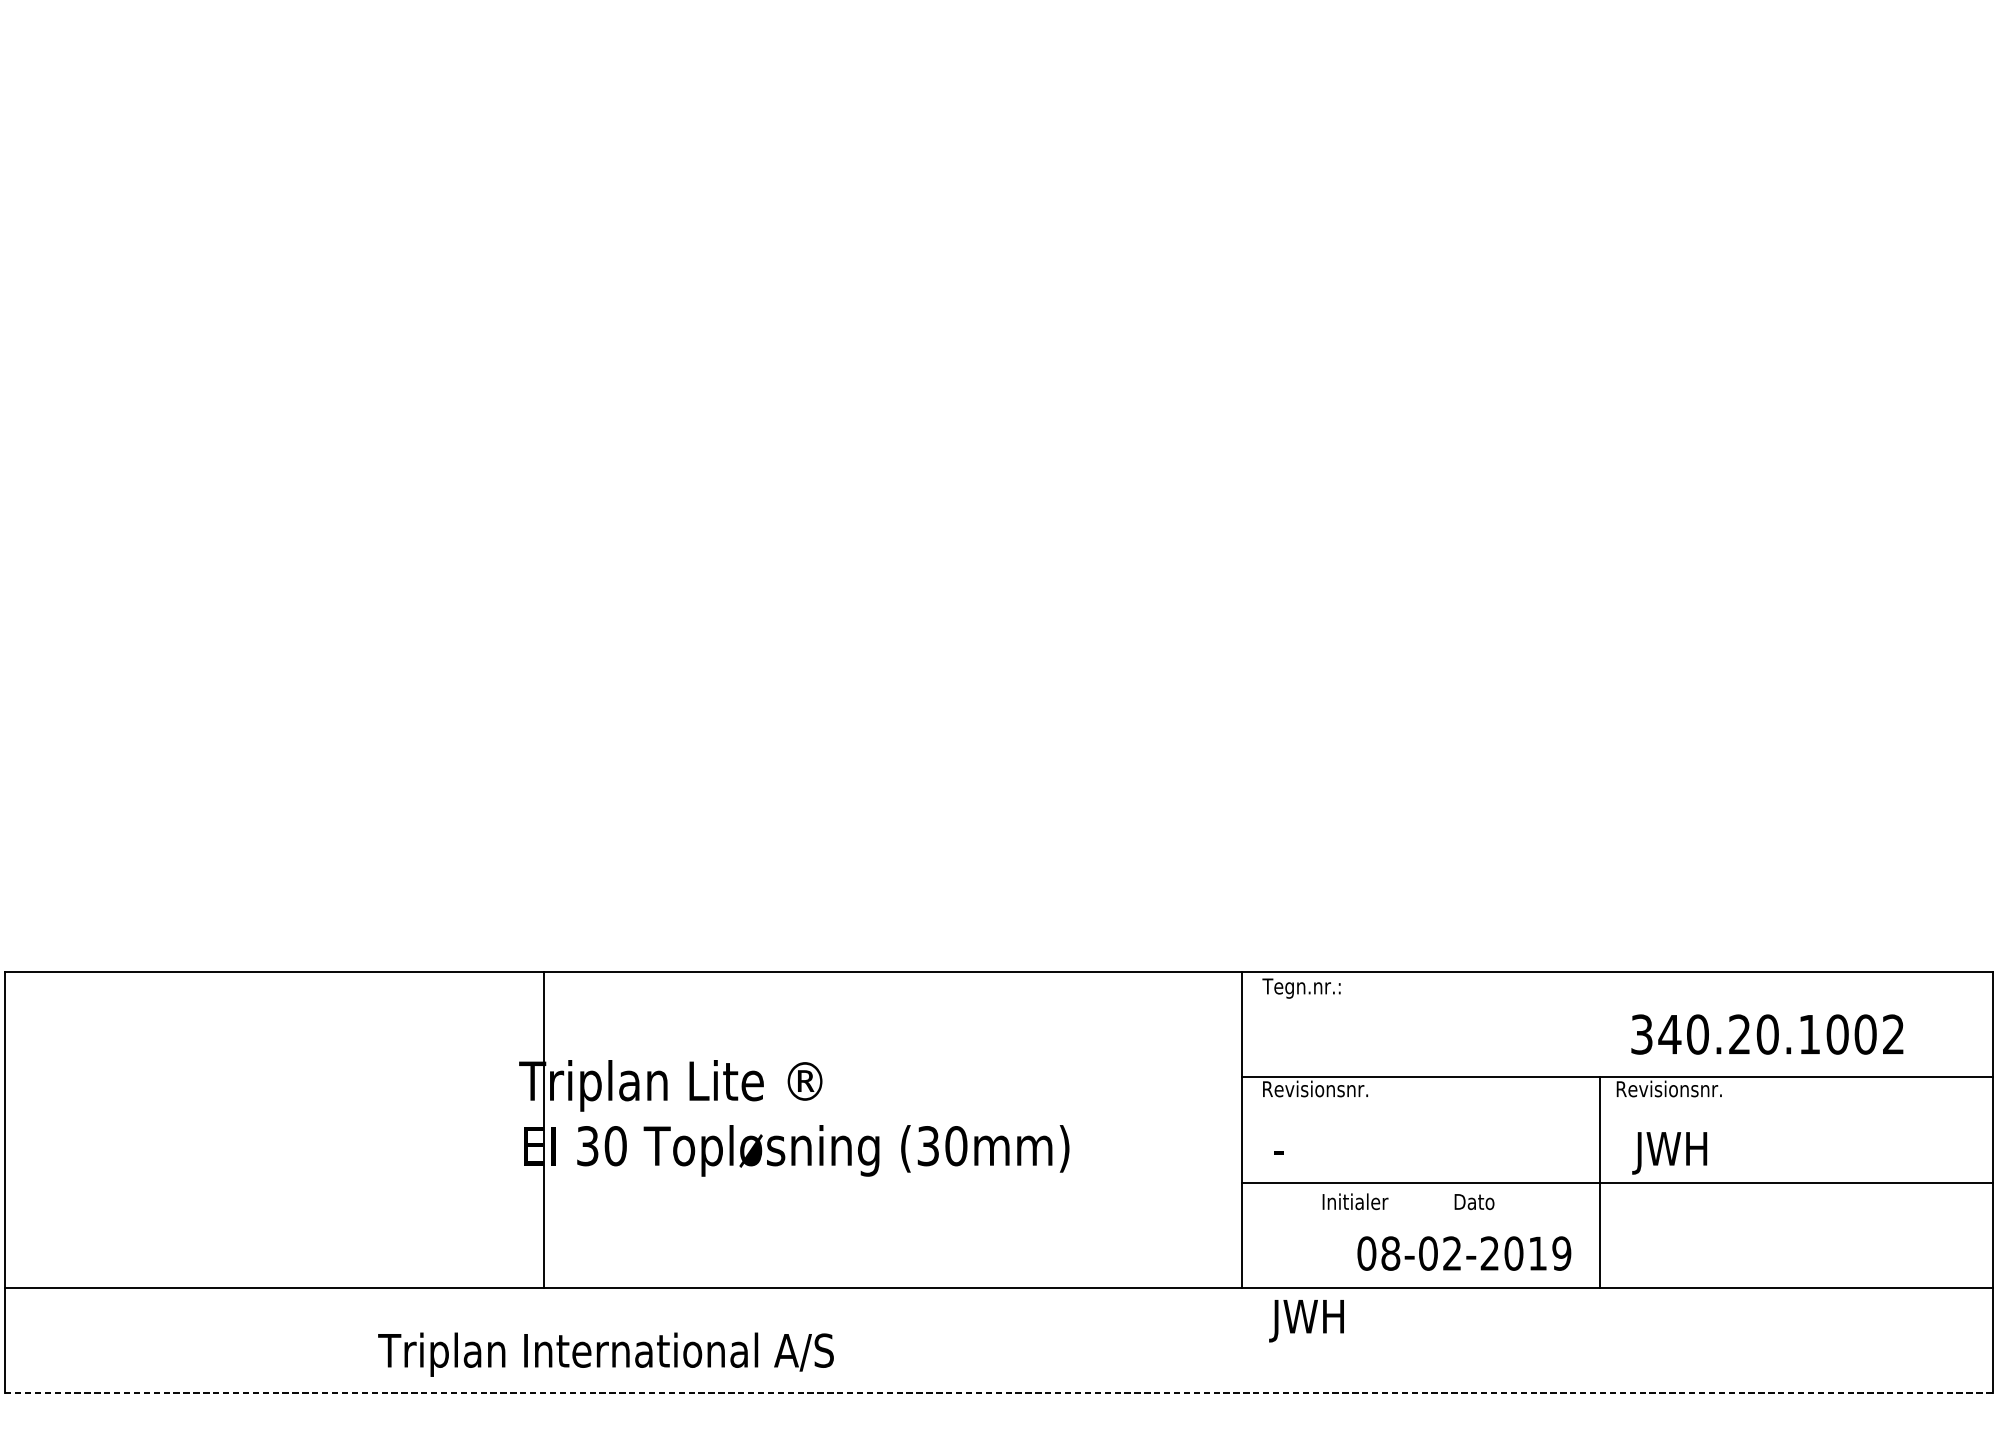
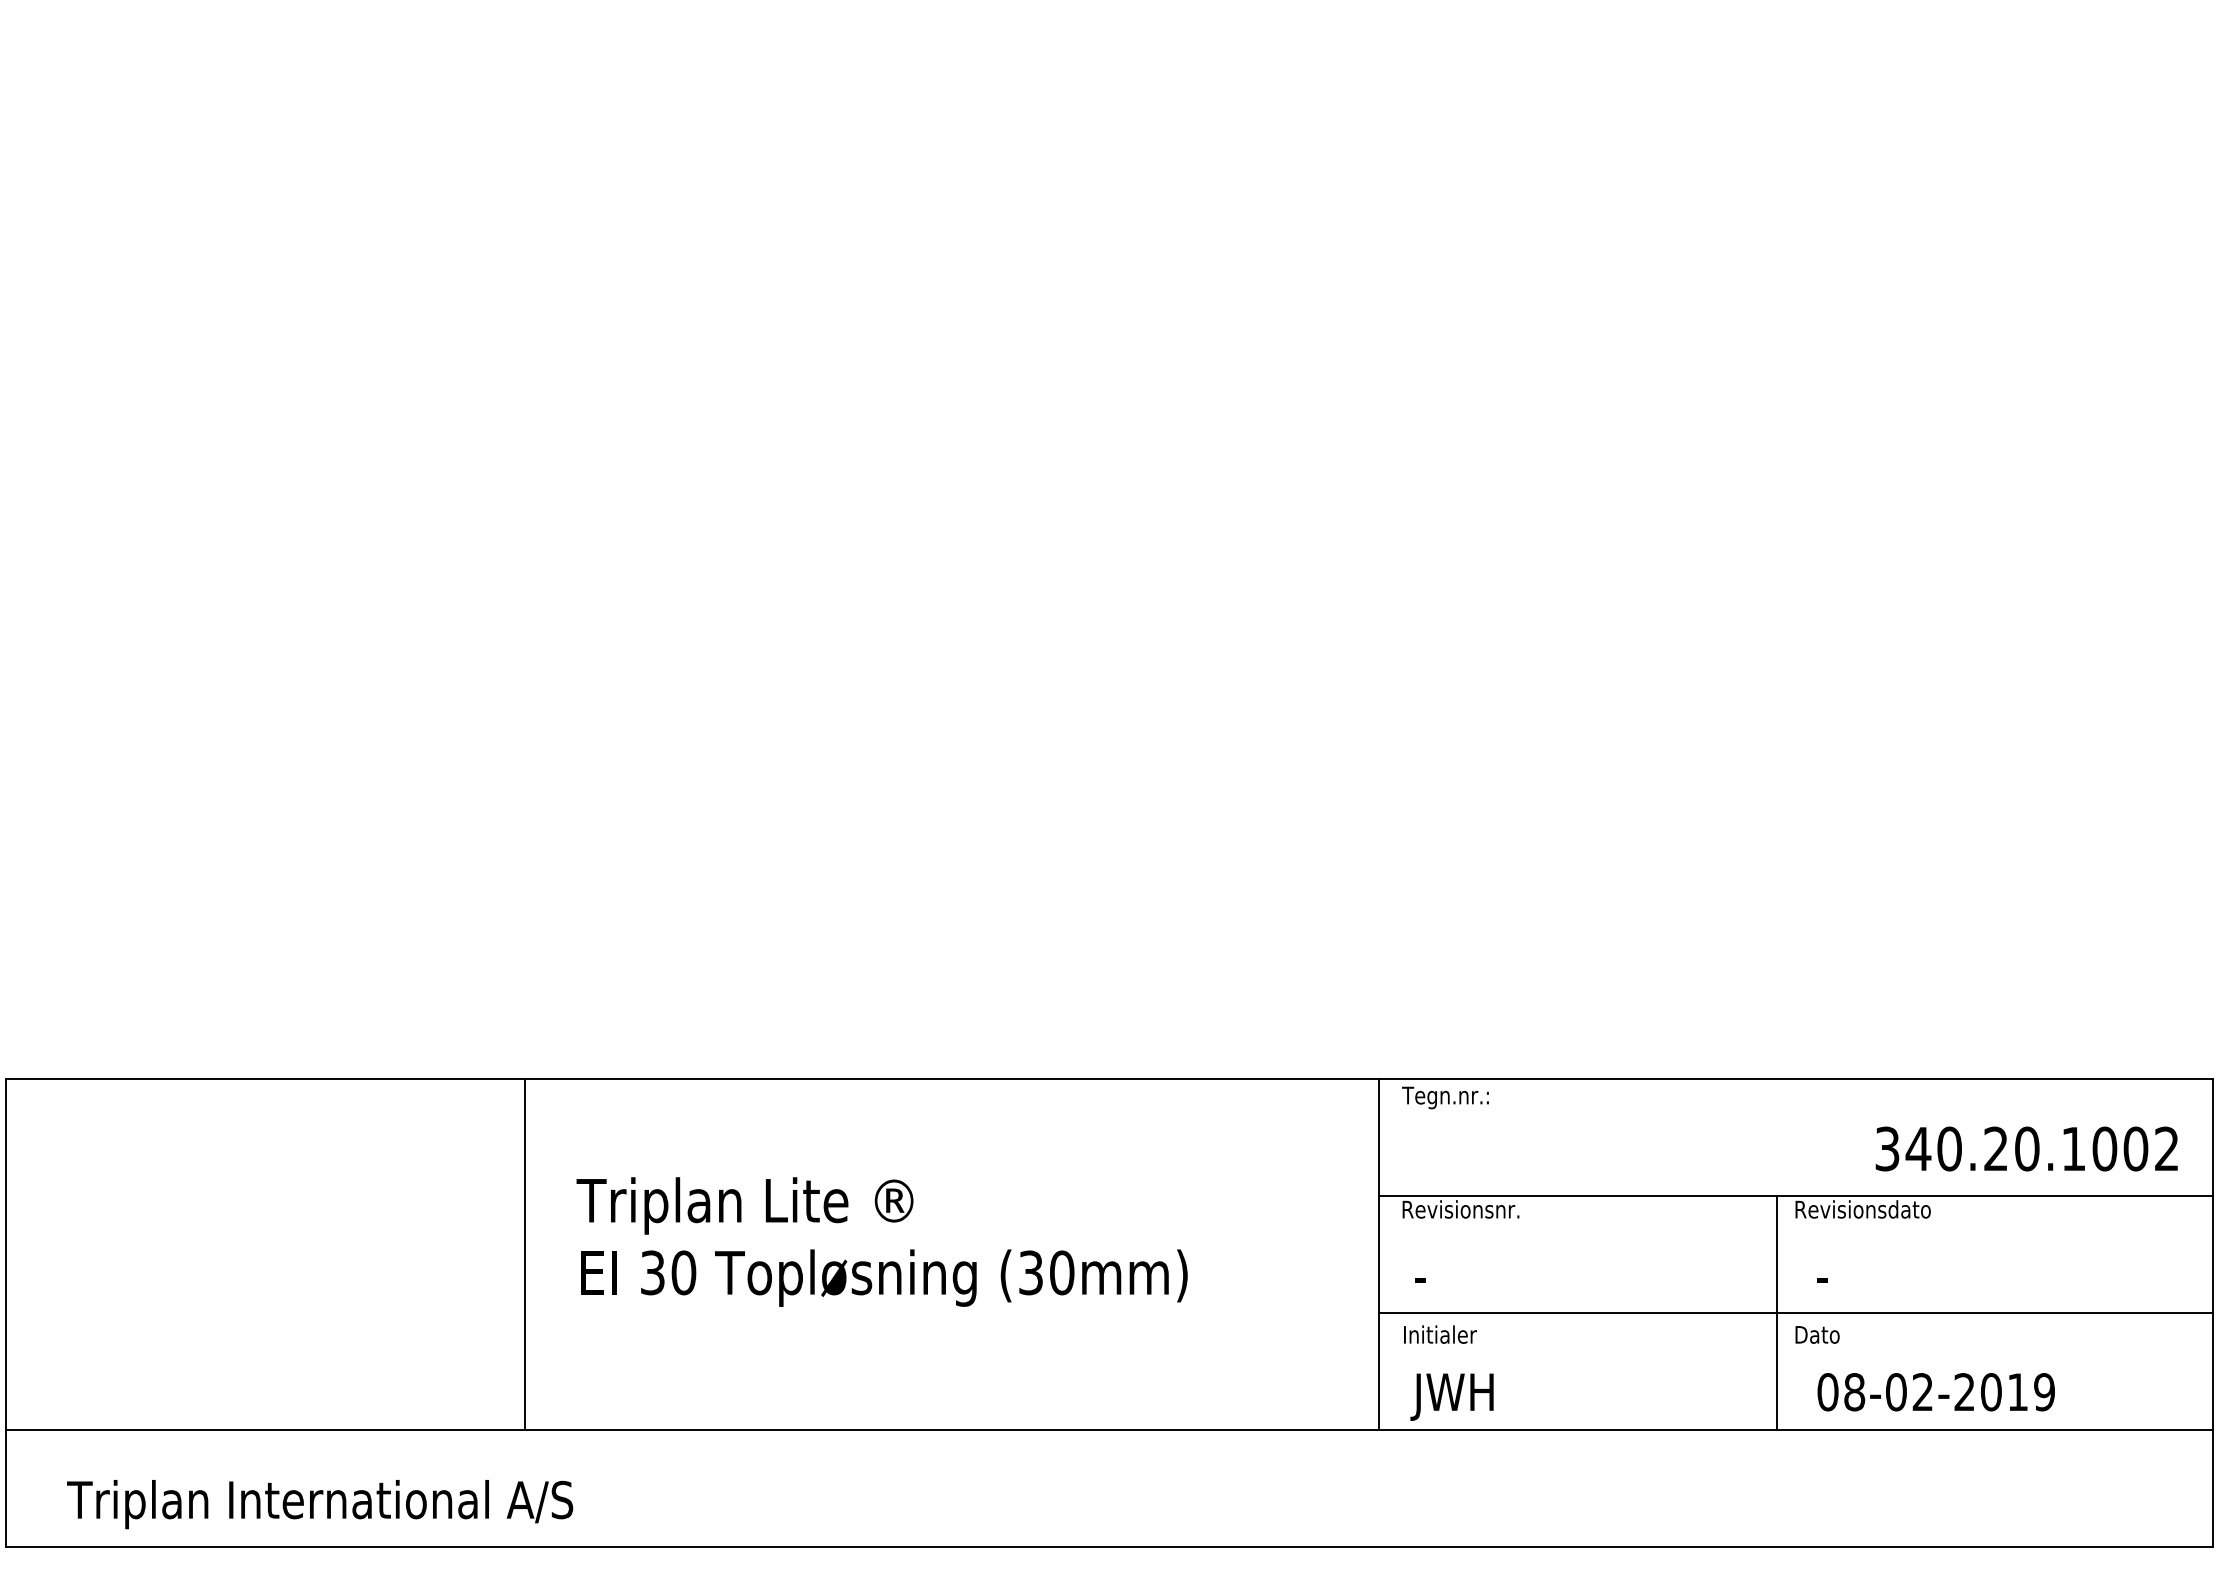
text: (1767, 1034) -> (2026, 1148), moved
text: (1719, 1089) -> (1909, 1209), Revisionsnr. -> Revisionsdato
line: (544, 1129) -> (524, 1254), moved
text: (1668, 1152) -> (1853, 1280), JWH -> -
text: (1355, 1201) -> (1440, 1334), moved
text: (1474, 1201) -> (1817, 1334), moved
text: (1463, 1253) -> (1935, 1392), moved
text: (1306, 1320) -> (1451, 1396), moved
text: (606, 1354) -> (320, 1504), moved
line: (998, 1393) -> (1108, 1547), dashed -> solid

